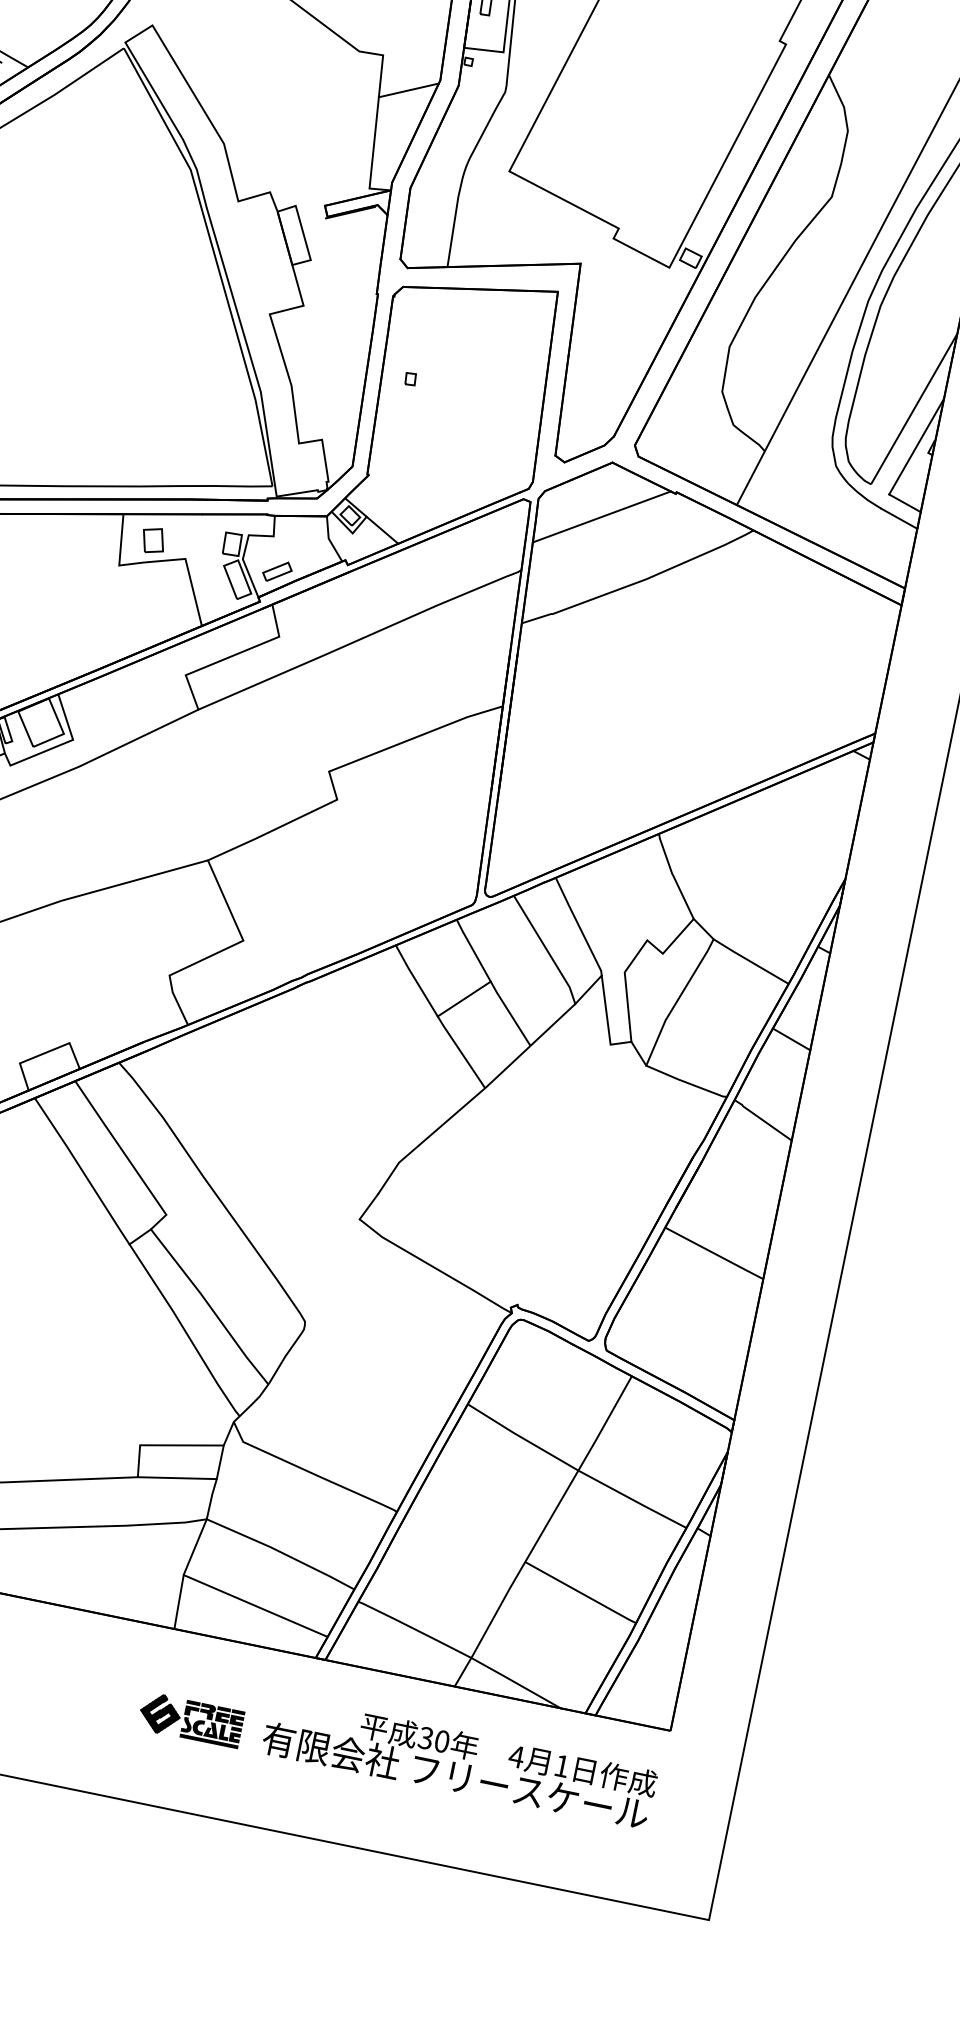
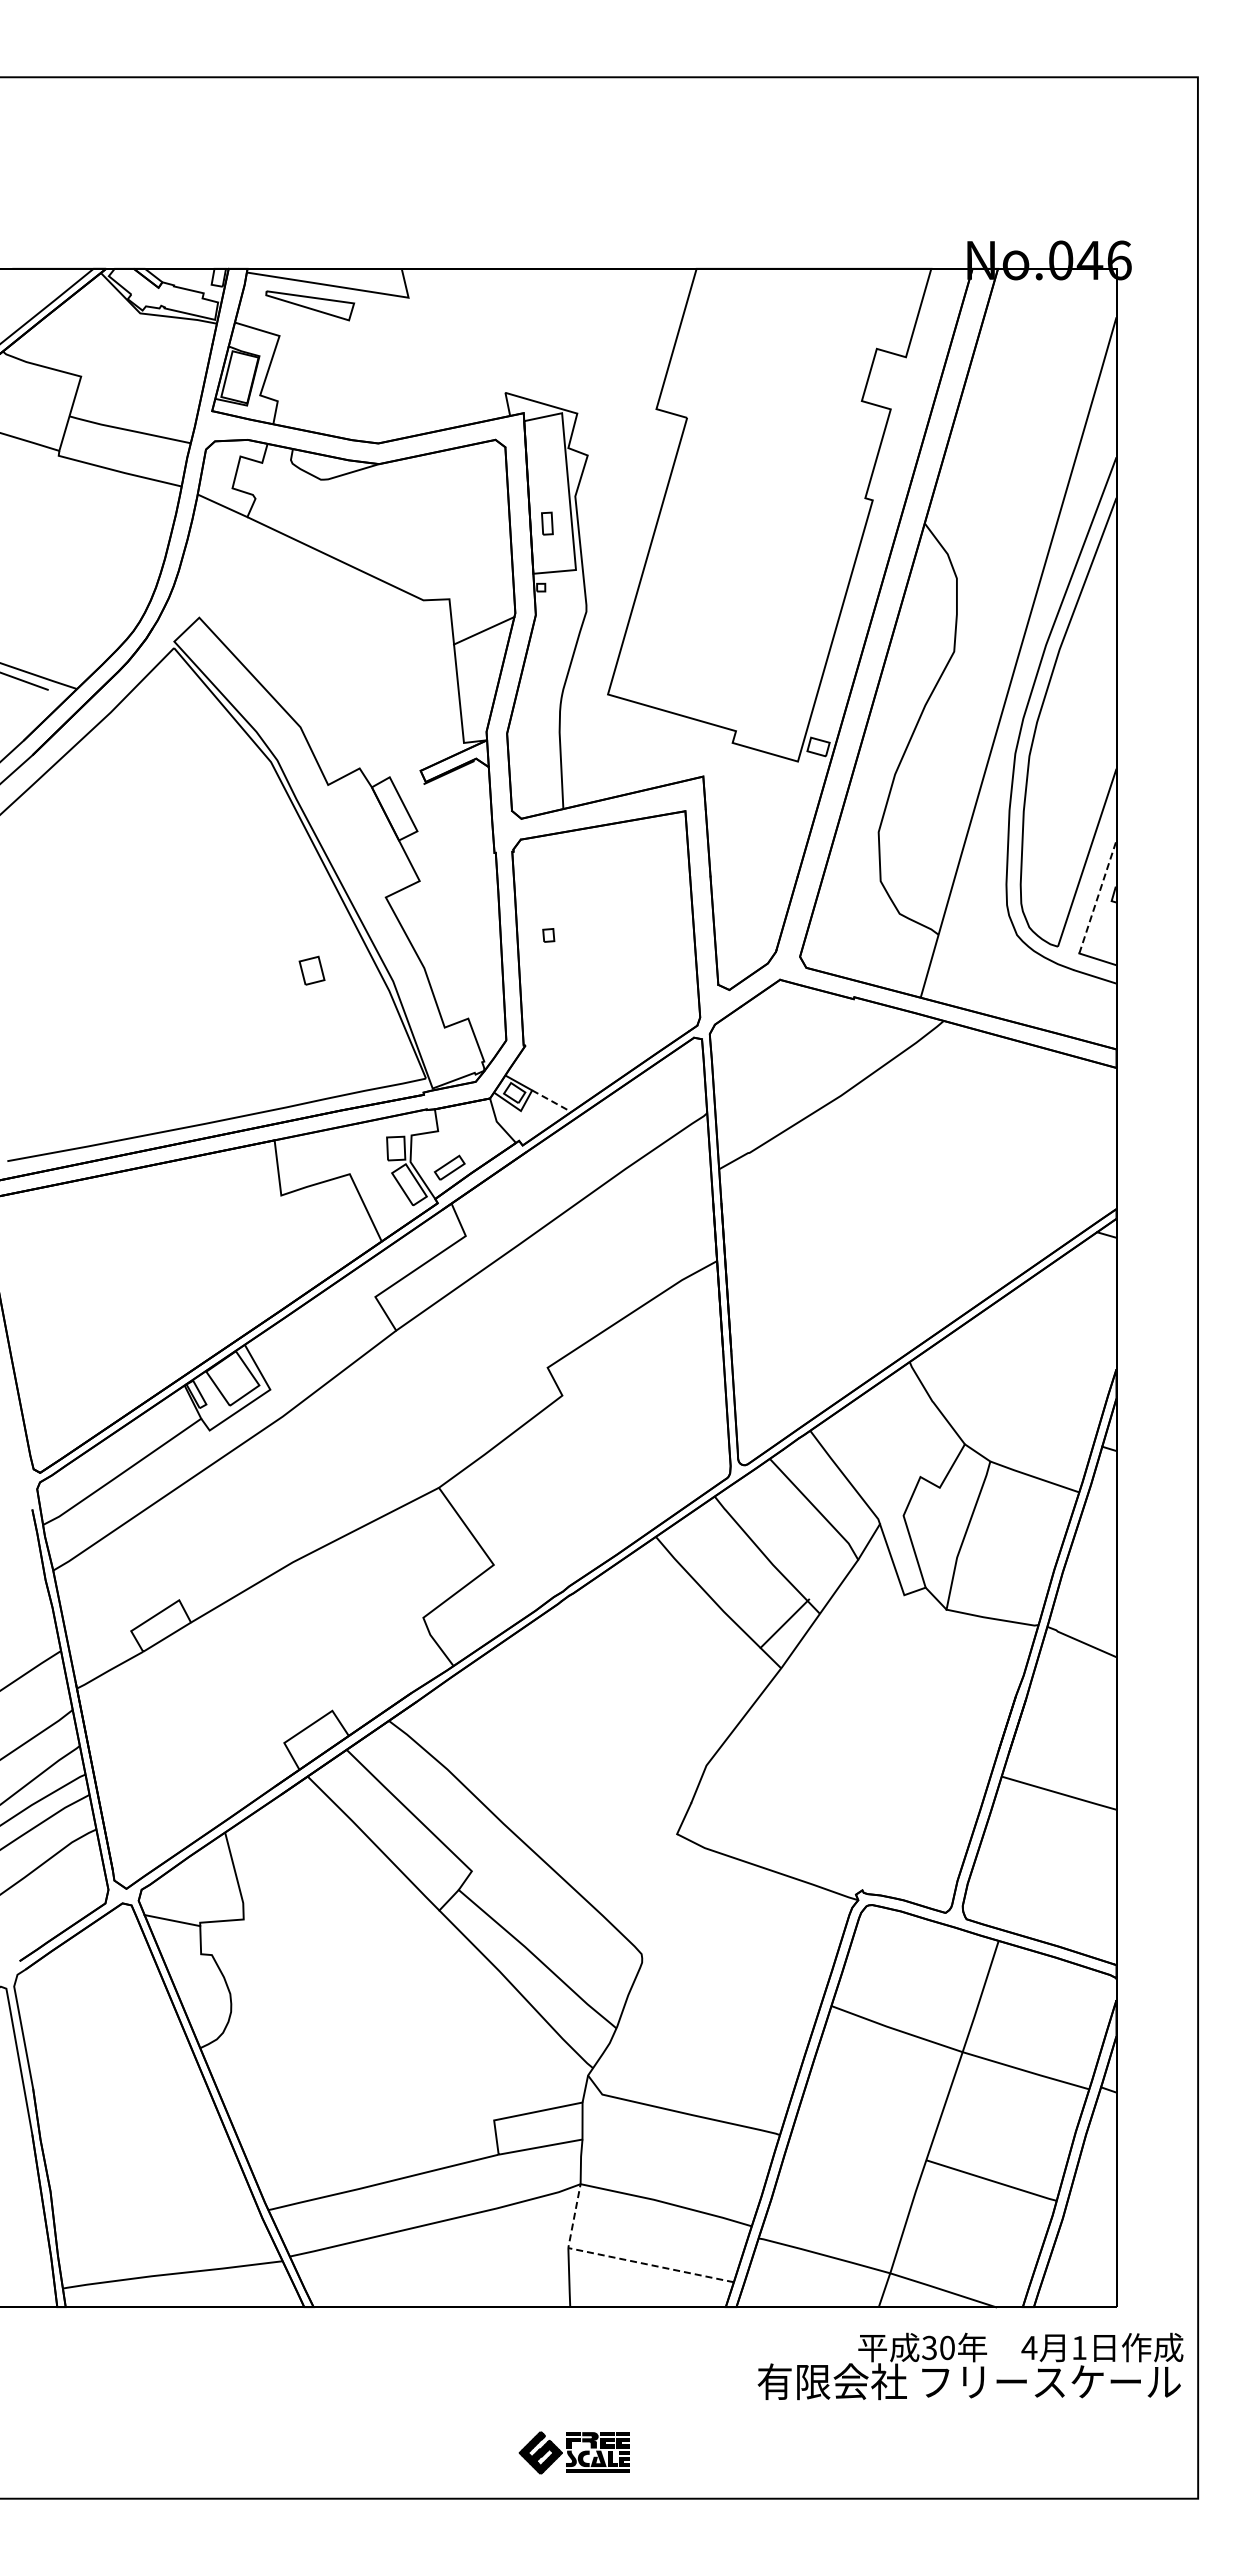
line: (917, 446) -> (1098, 896), solid -> dashed
line: (601, 516) -> (780, 1039), removed
line: (383, 530) -> (552, 1101), solid -> dashed
part: (153, 540) -> (311, 970), moved
line: (464, 998) -> (784, 1623), moved
line: (791, 1038) -> (1094, 1549), removed
line: (226, 1593) -> (617, 2258), solid -> dashed
part: (190, 1719) -> (573, 2452), moved
text: (459, 1762) -> (970, 2366), moved

